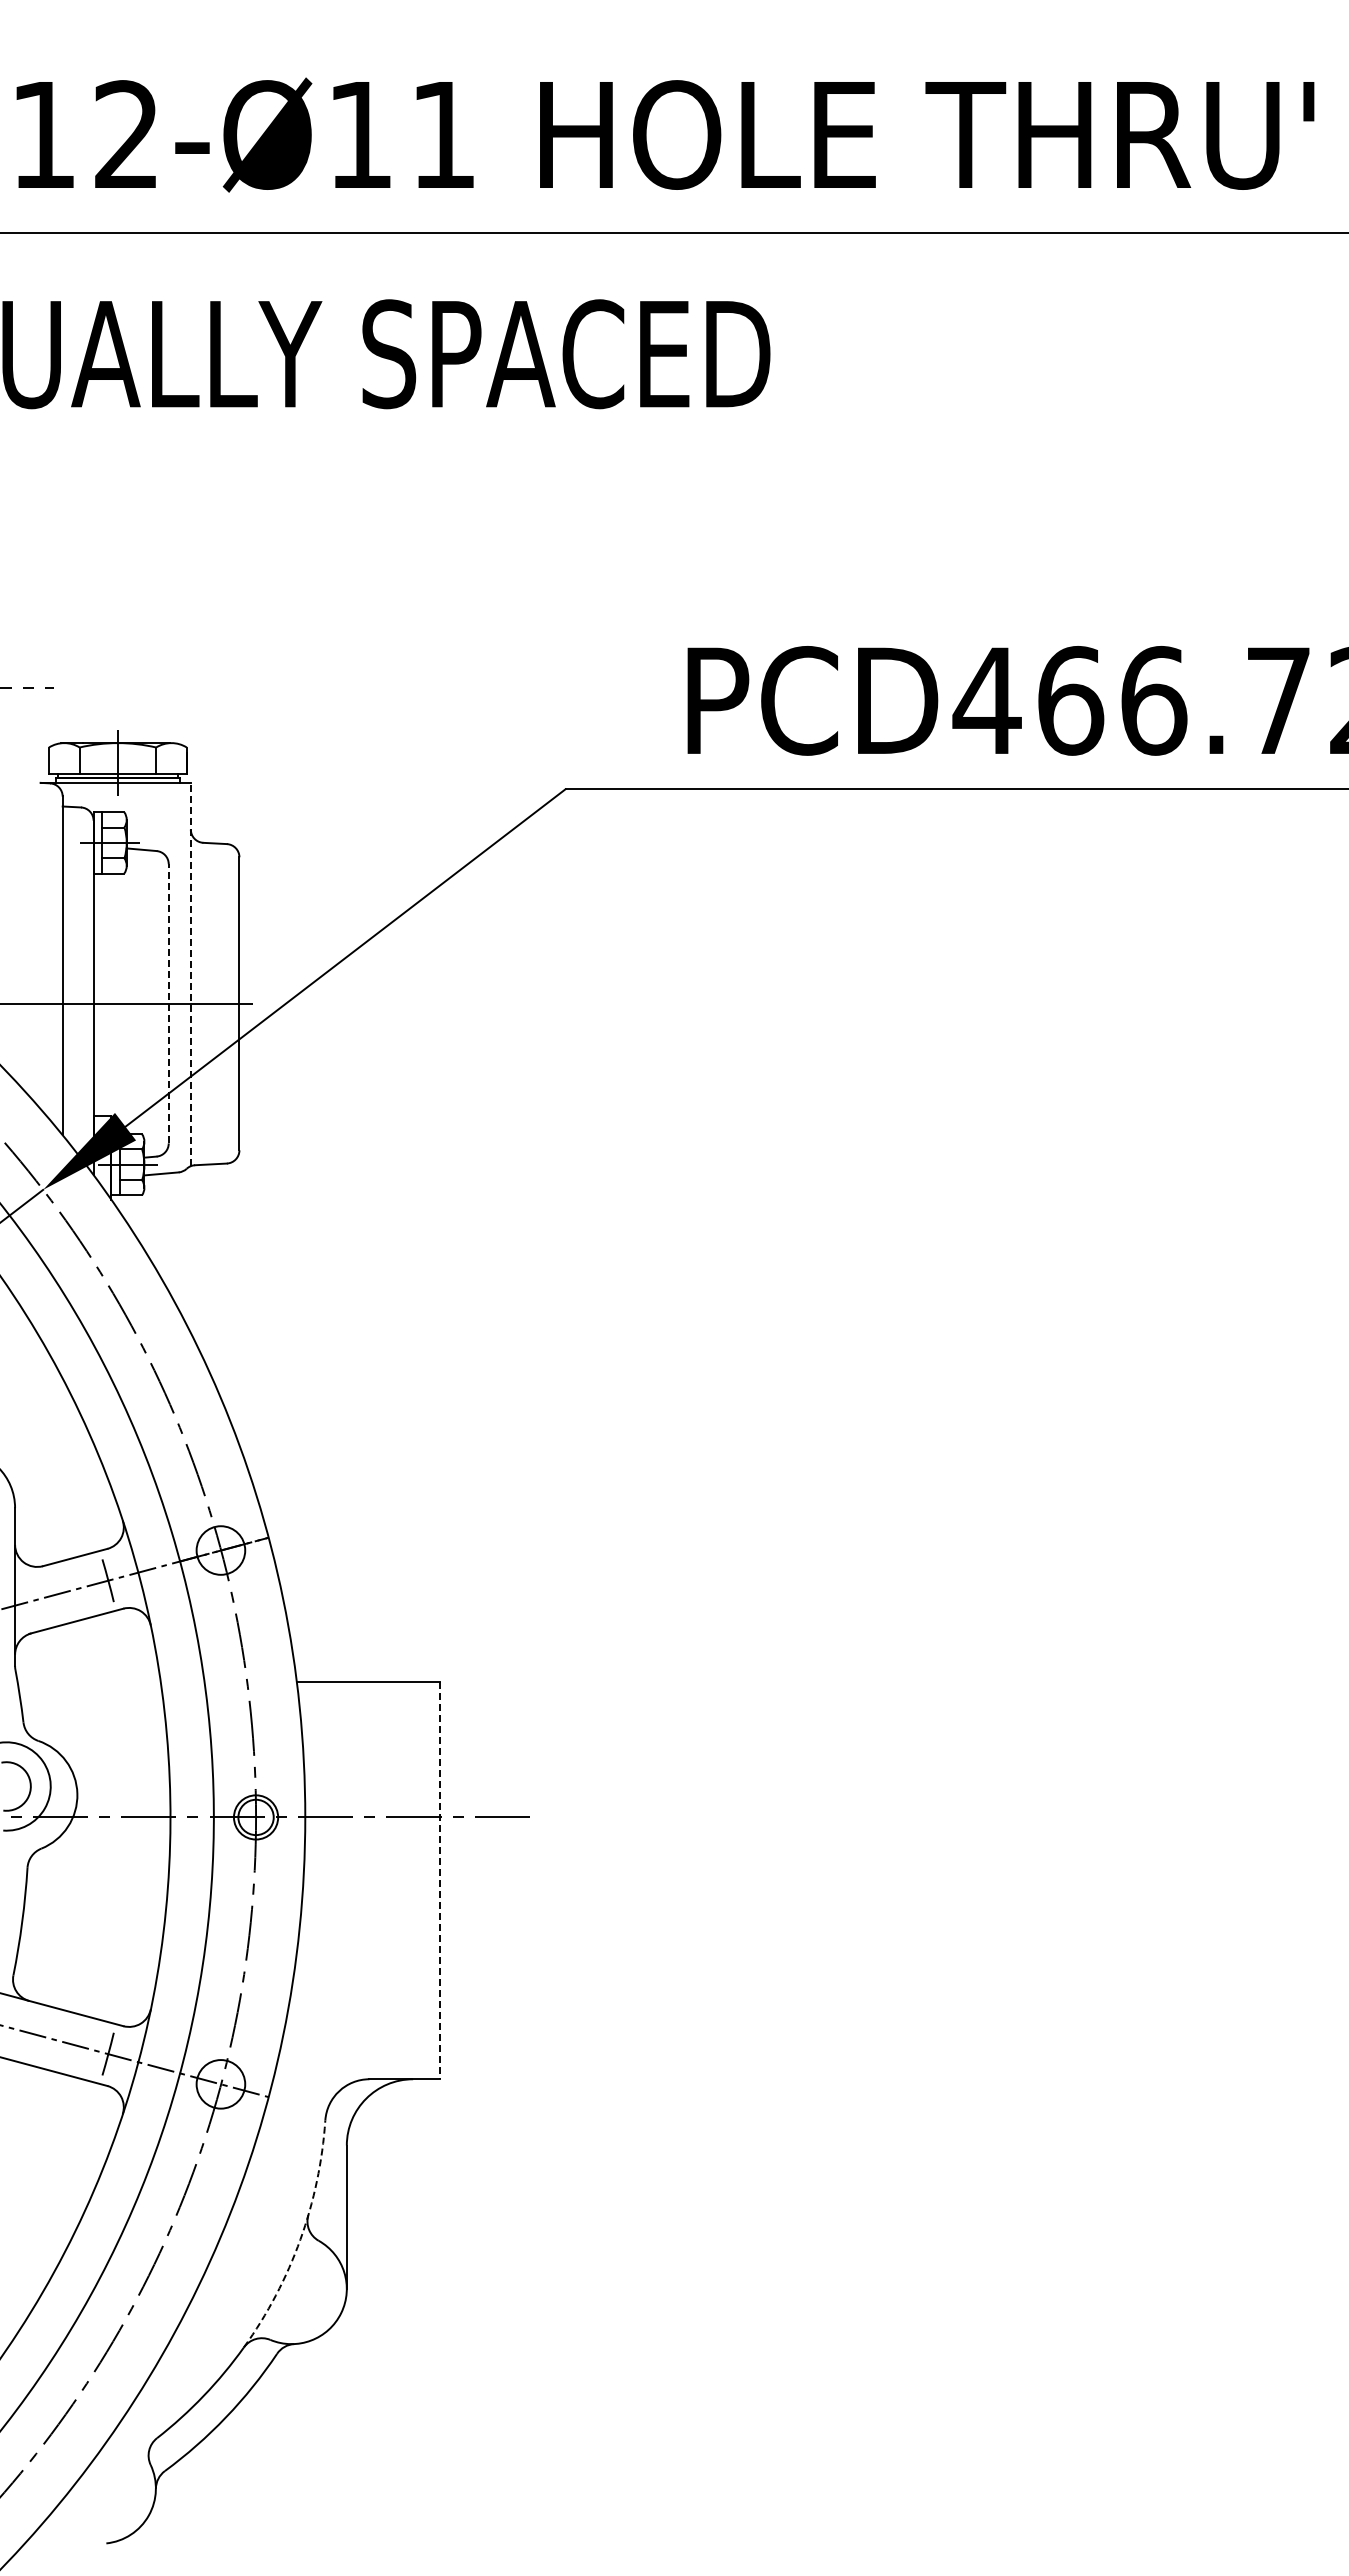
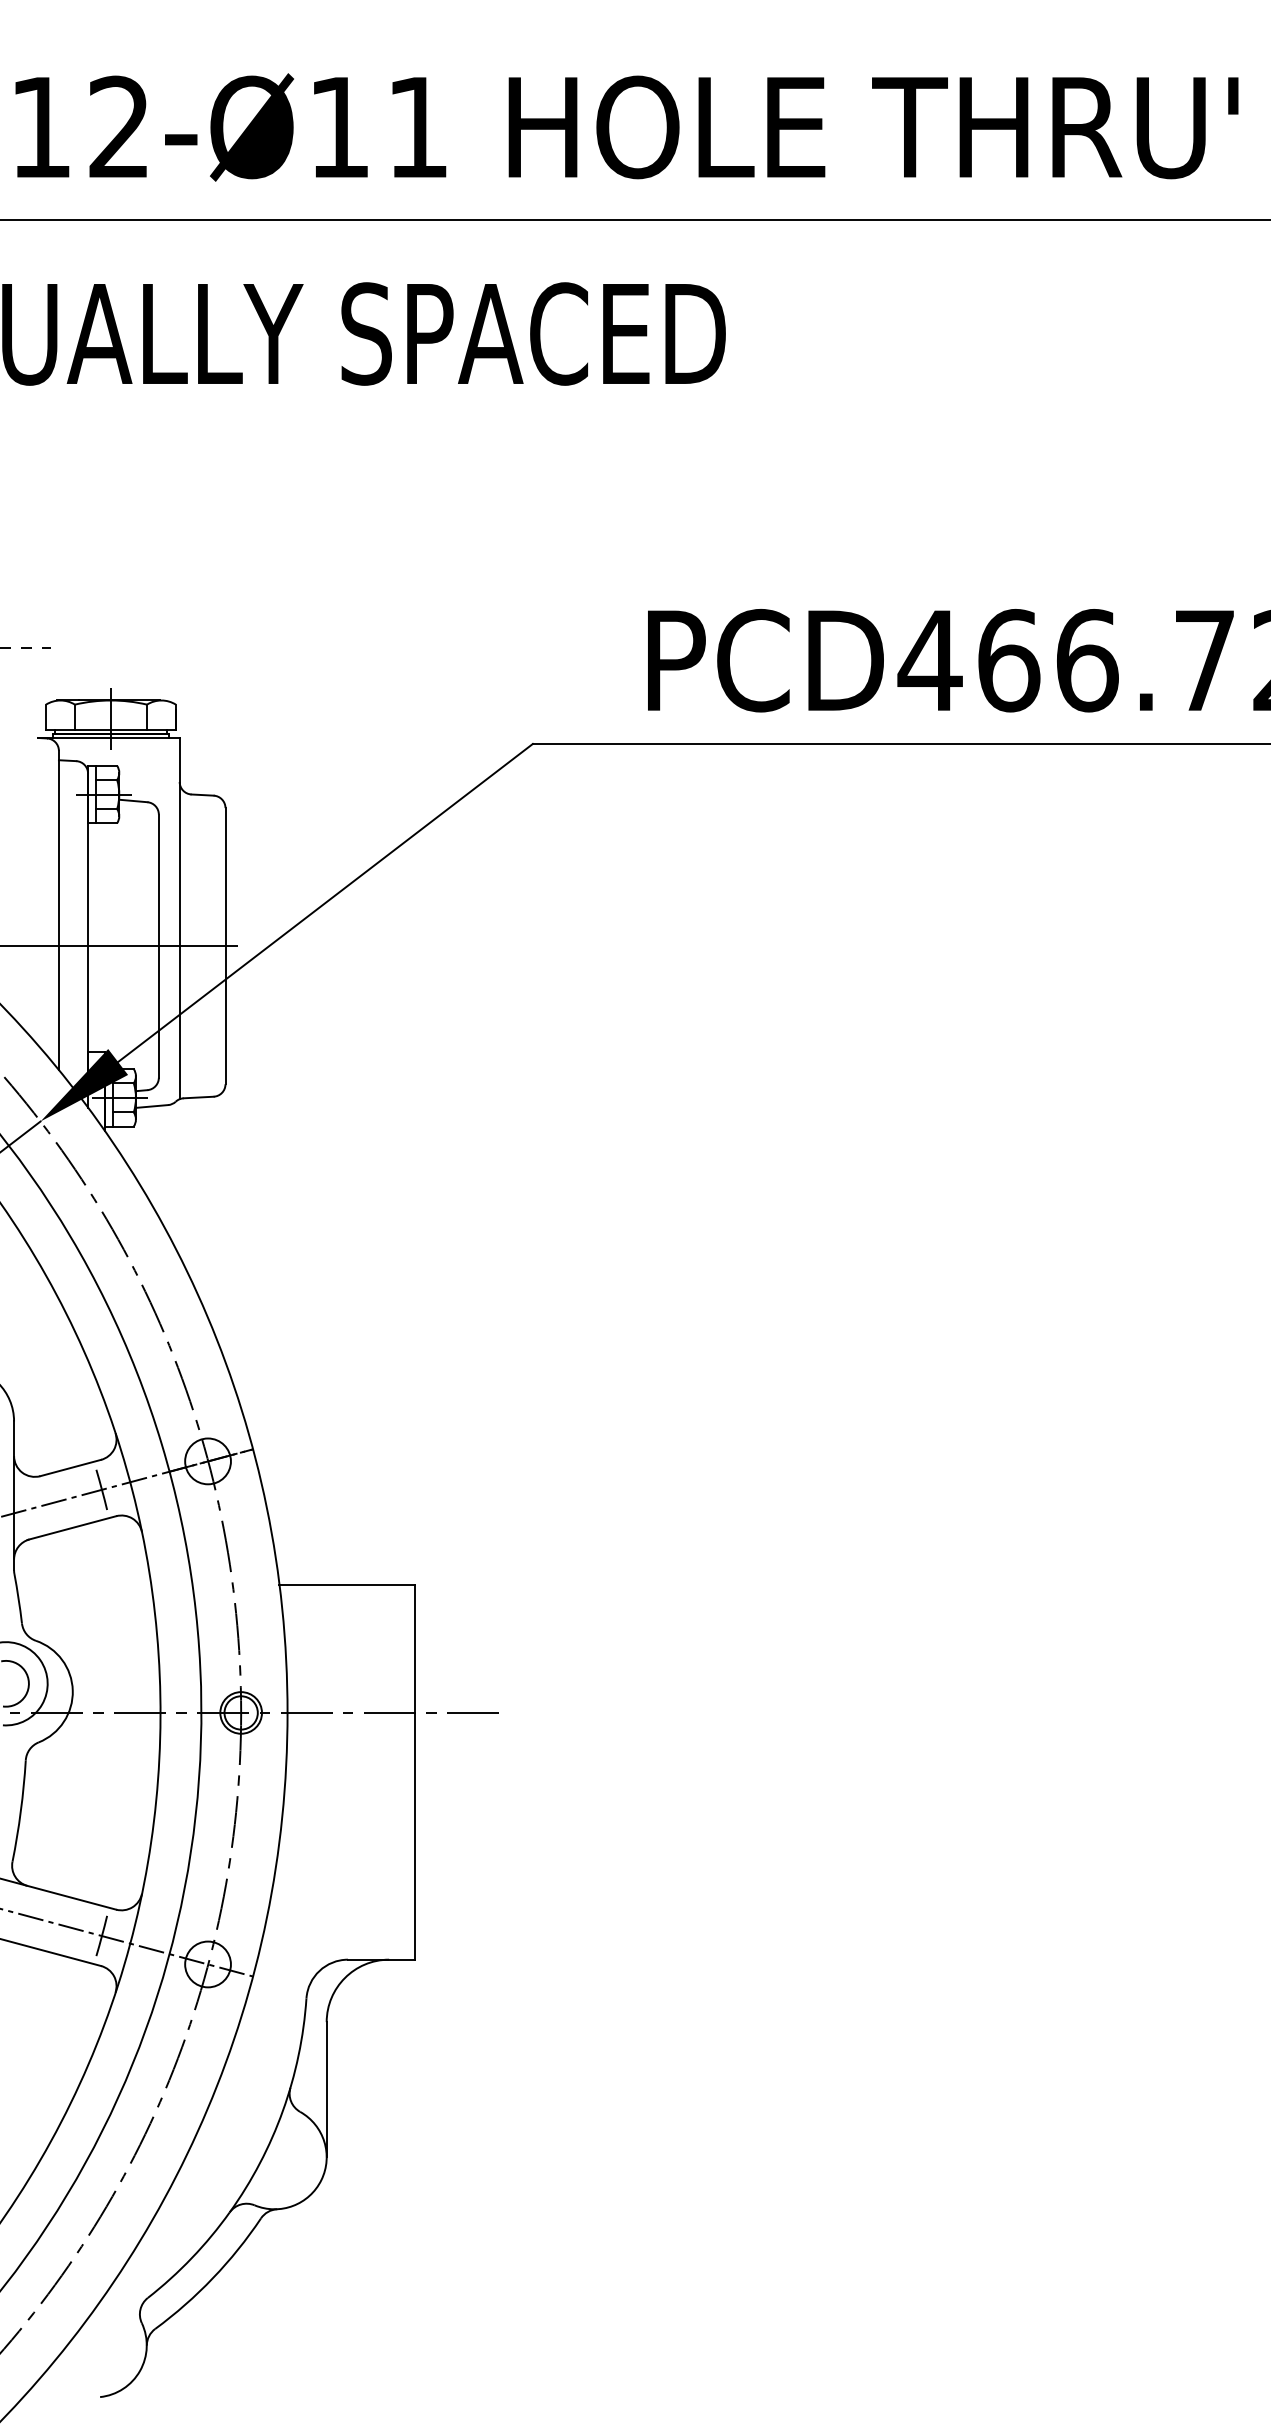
line: (190, 974) -> (179, 918), dashed -> solid
line: (168, 1003) -> (158, 945), dashed -> solid
line: (440, 1880) -> (414, 1772), dashed -> solid
arc: (300, 2239) -> (283, 2110), dashed -> solid

